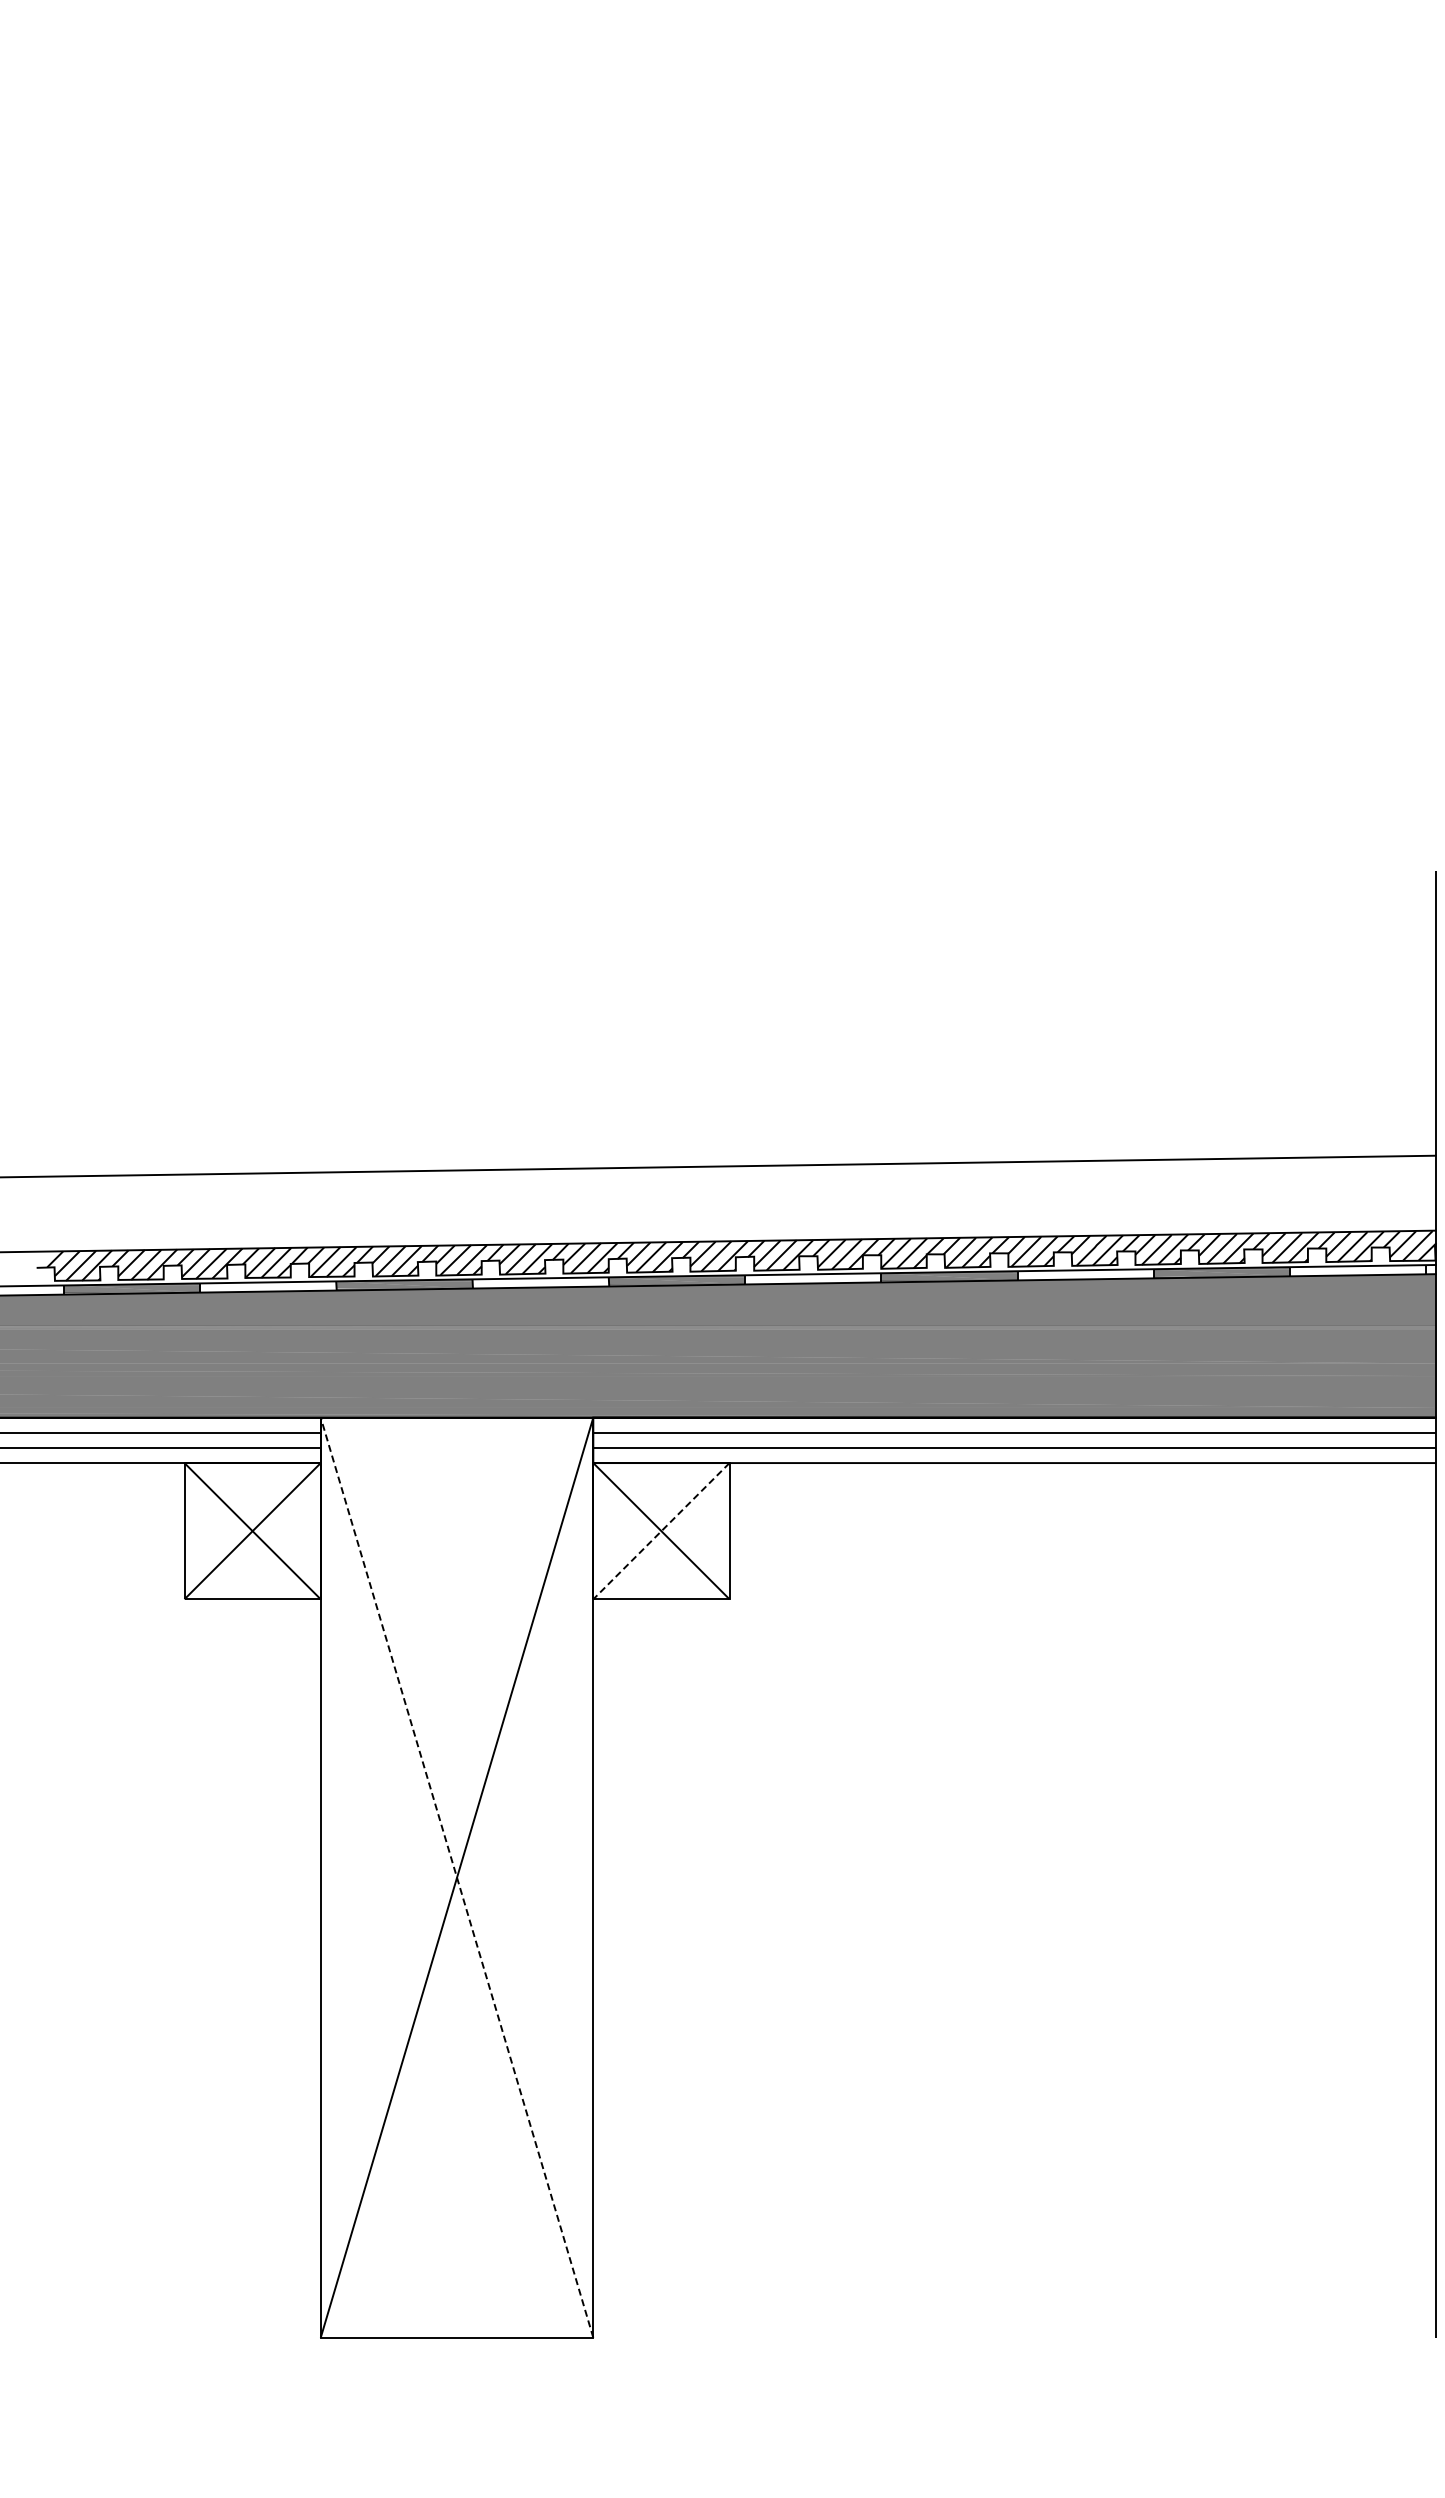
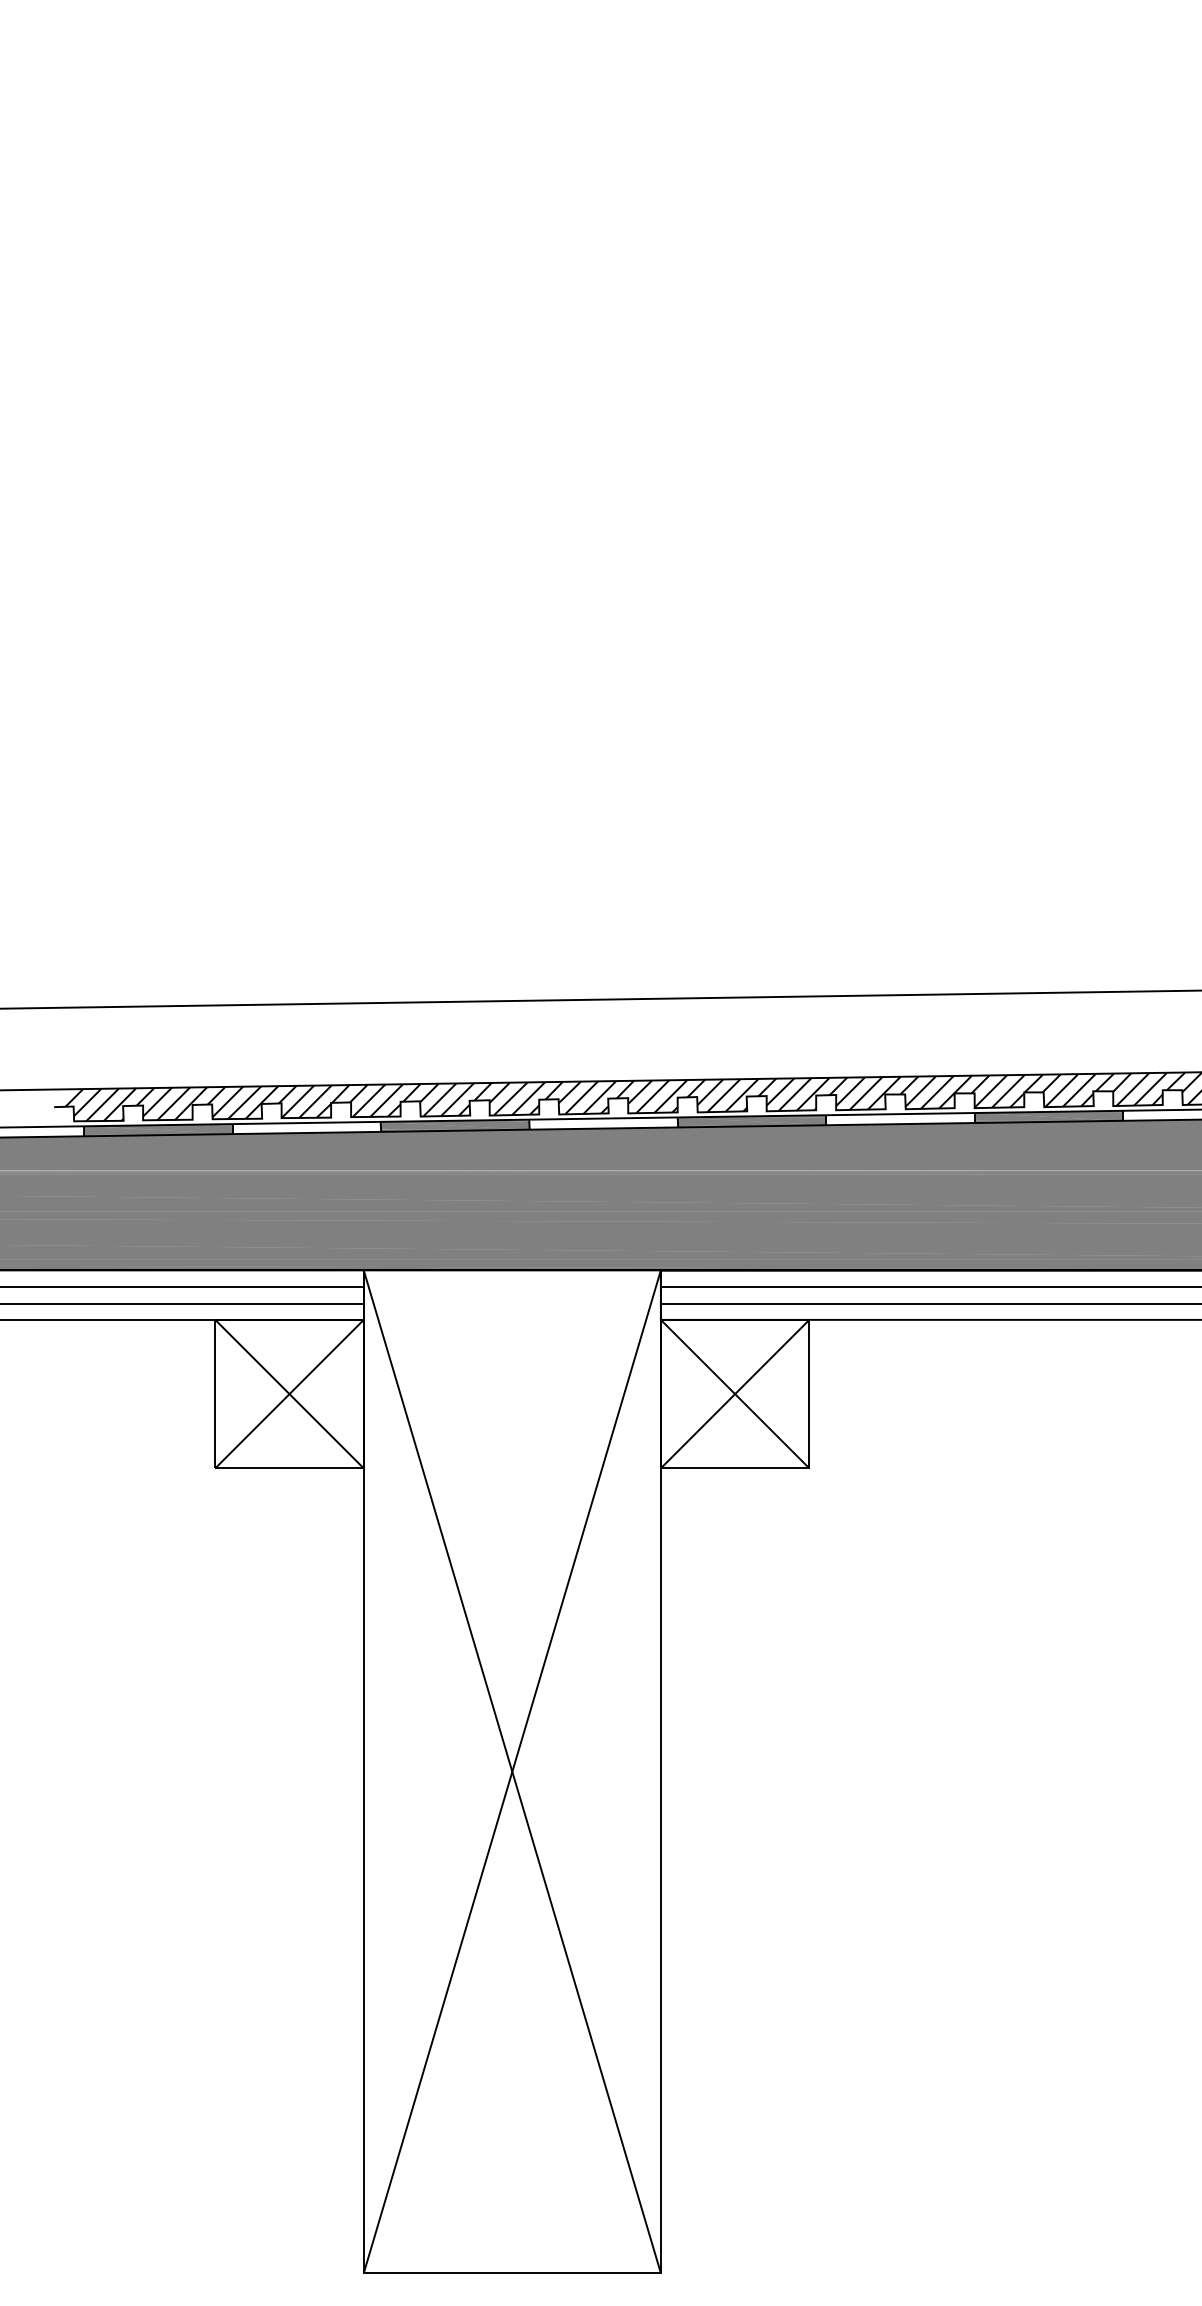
line: (661, 1531) -> (735, 1394), dashed -> solid
line: (457, 1877) -> (512, 1771), dashed -> solid

